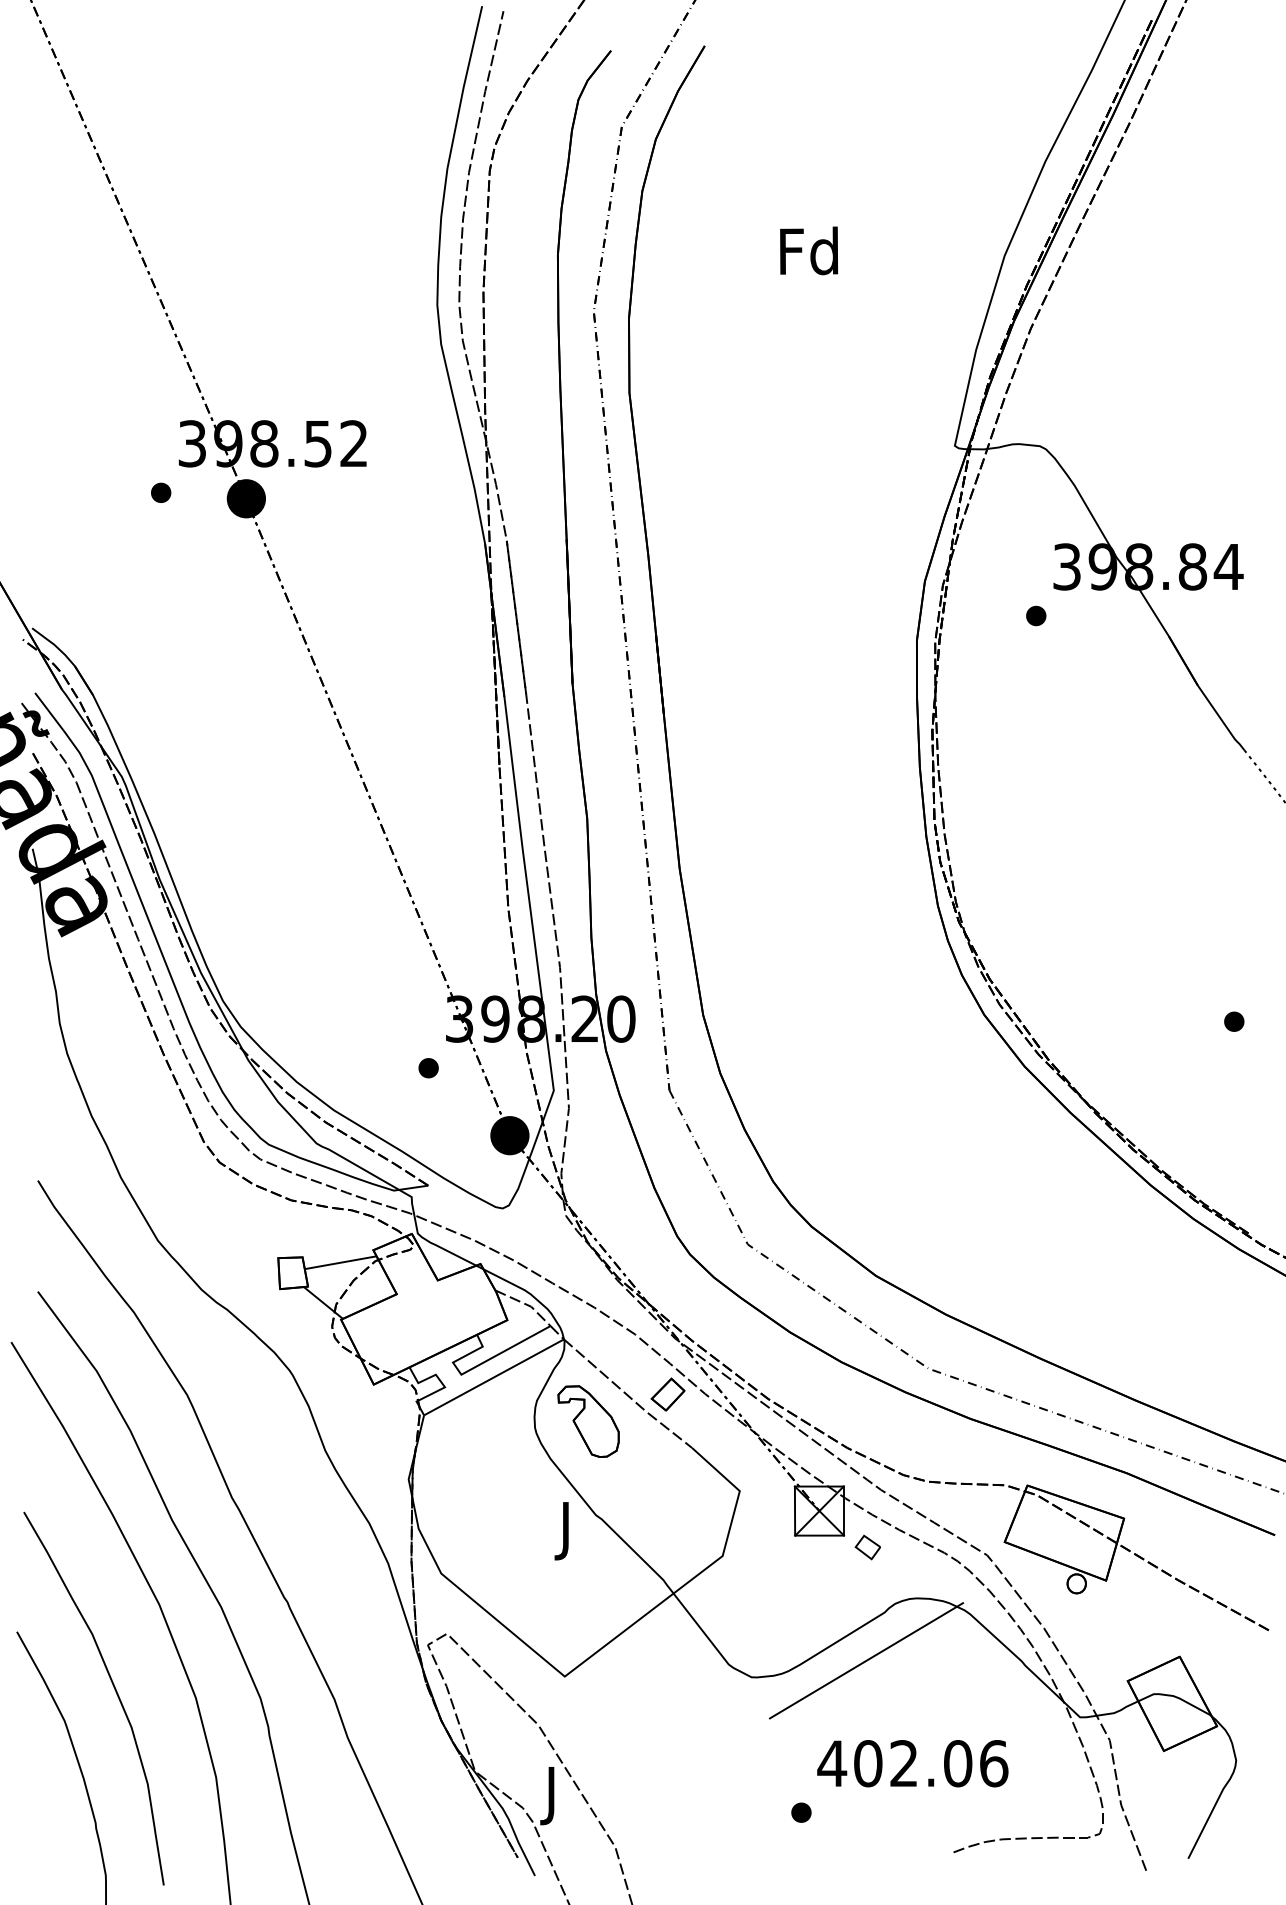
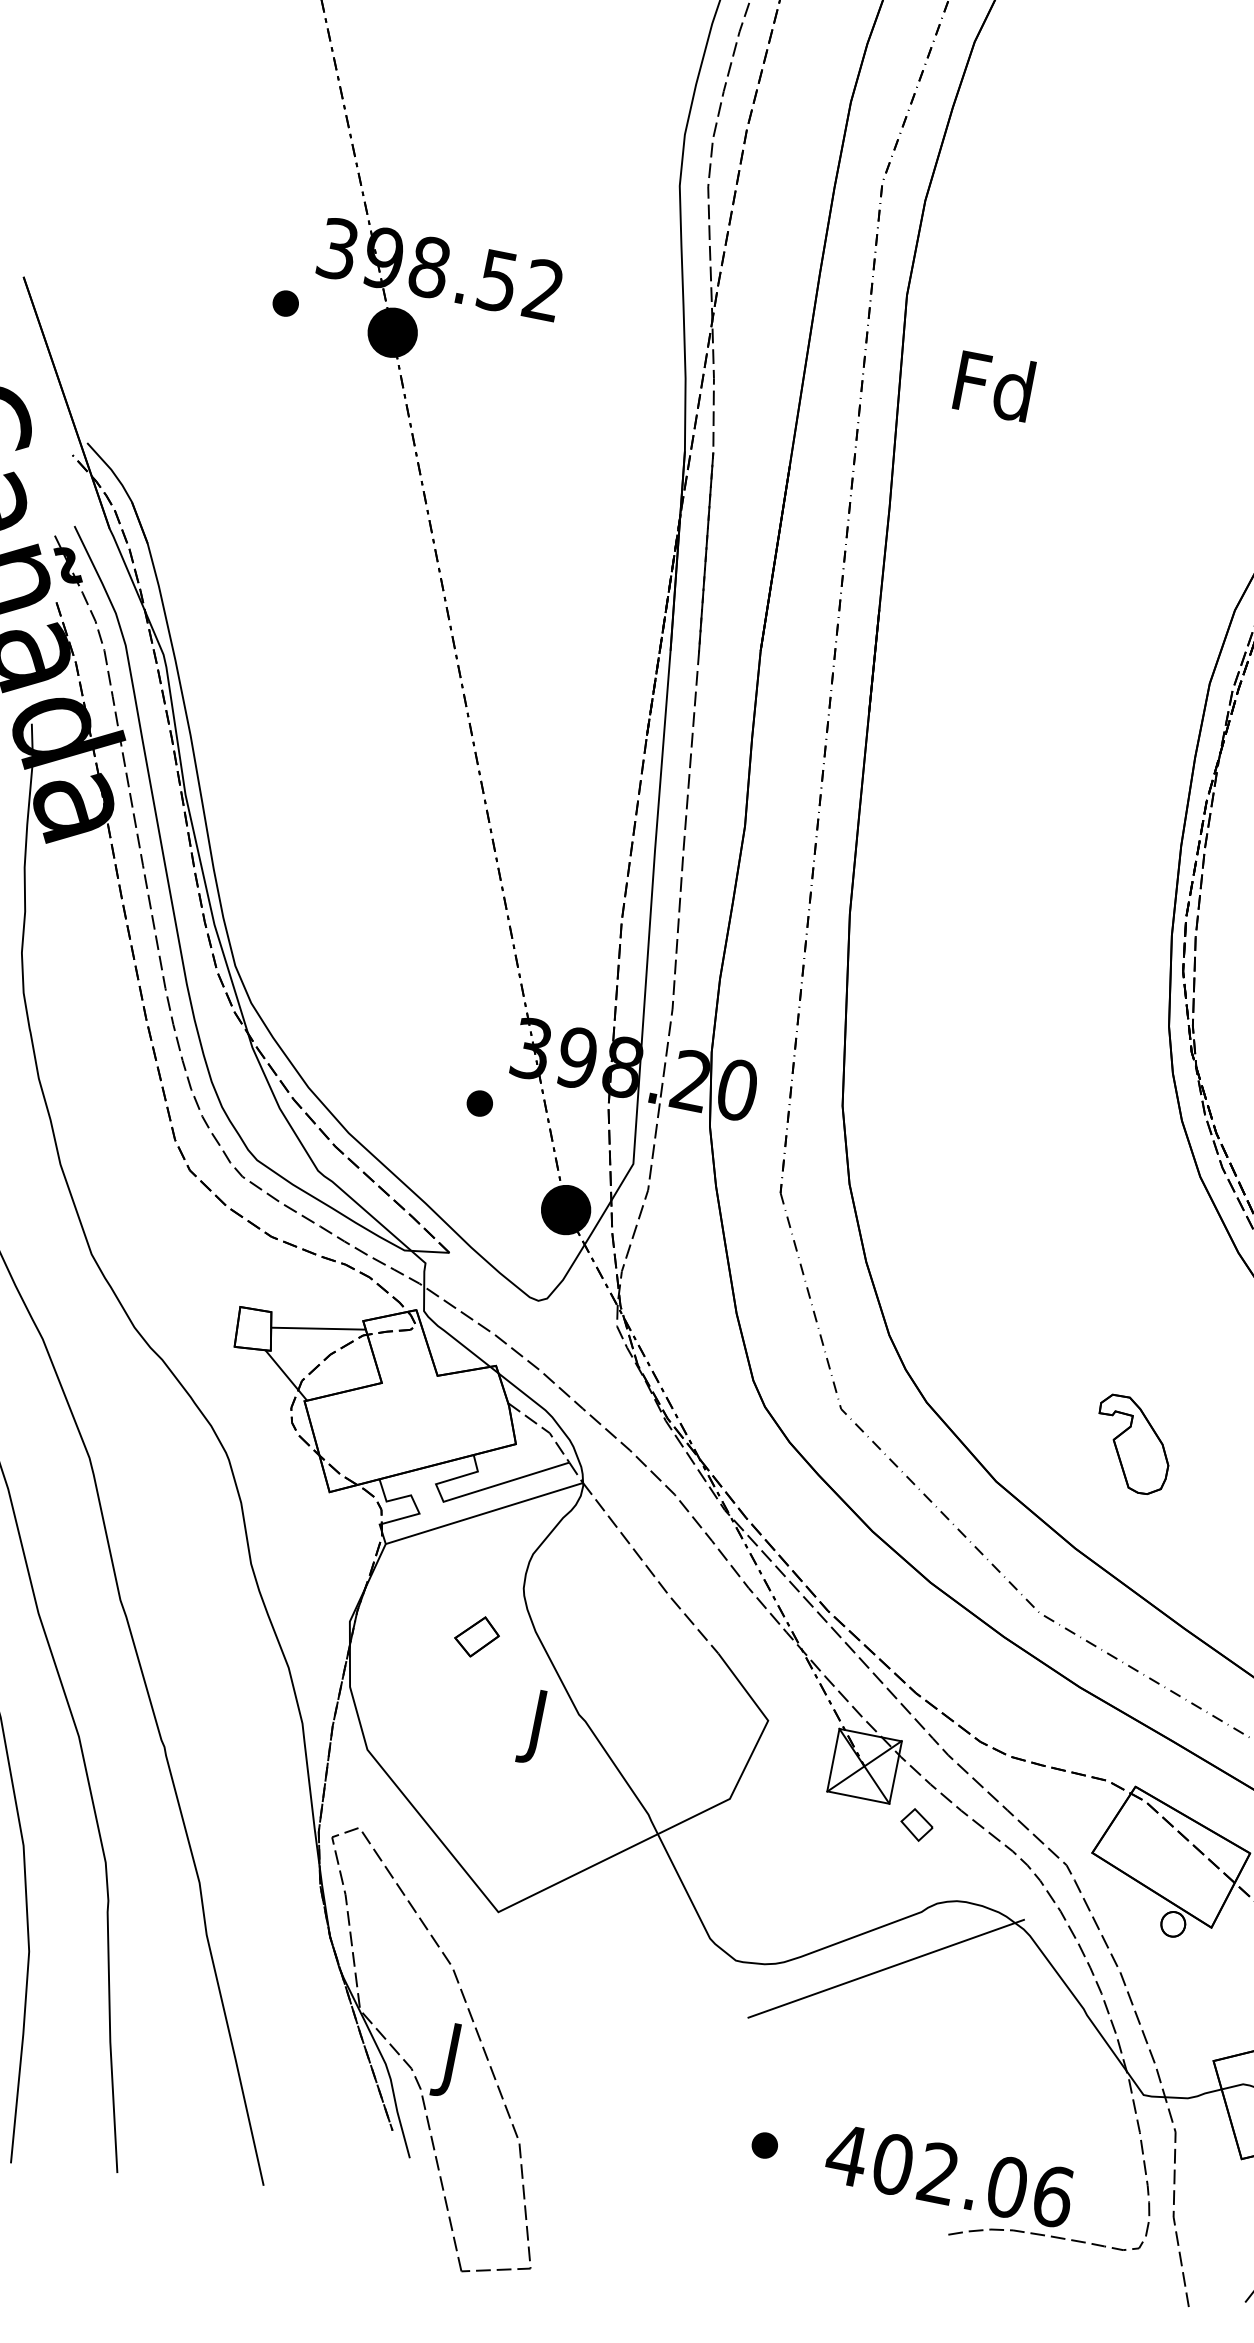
text: (808, 250) -> (993, 384), moved
part: (667, 1394) -> (476, 1636), moved
part: (588, 1421) -> (1132, 1444), moved
text: (912, 1763) -> (949, 2175), moved

